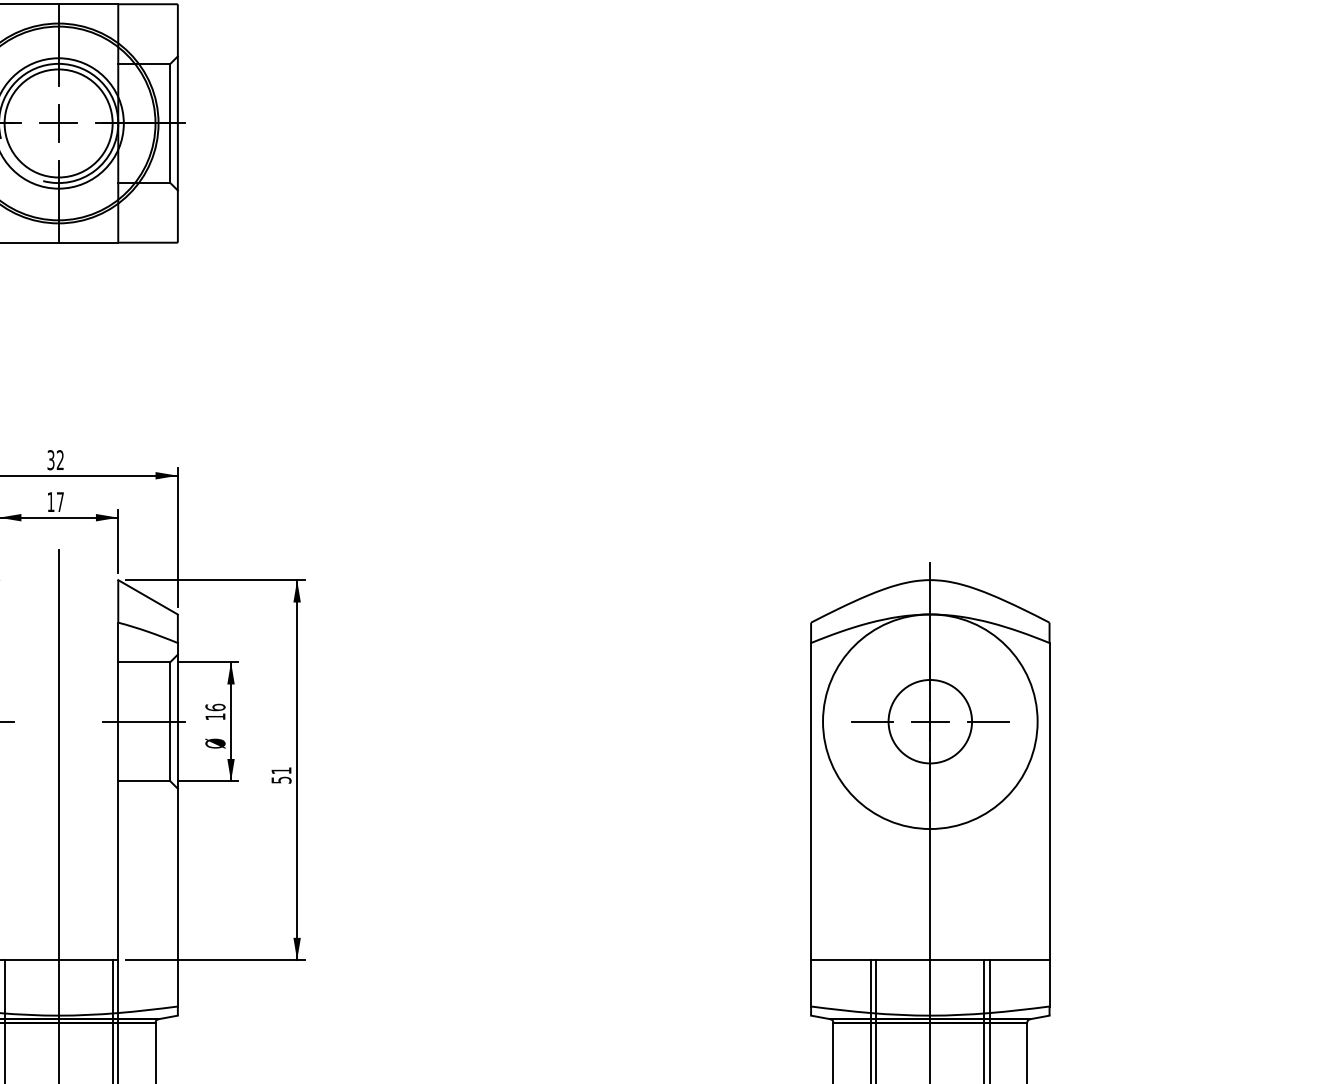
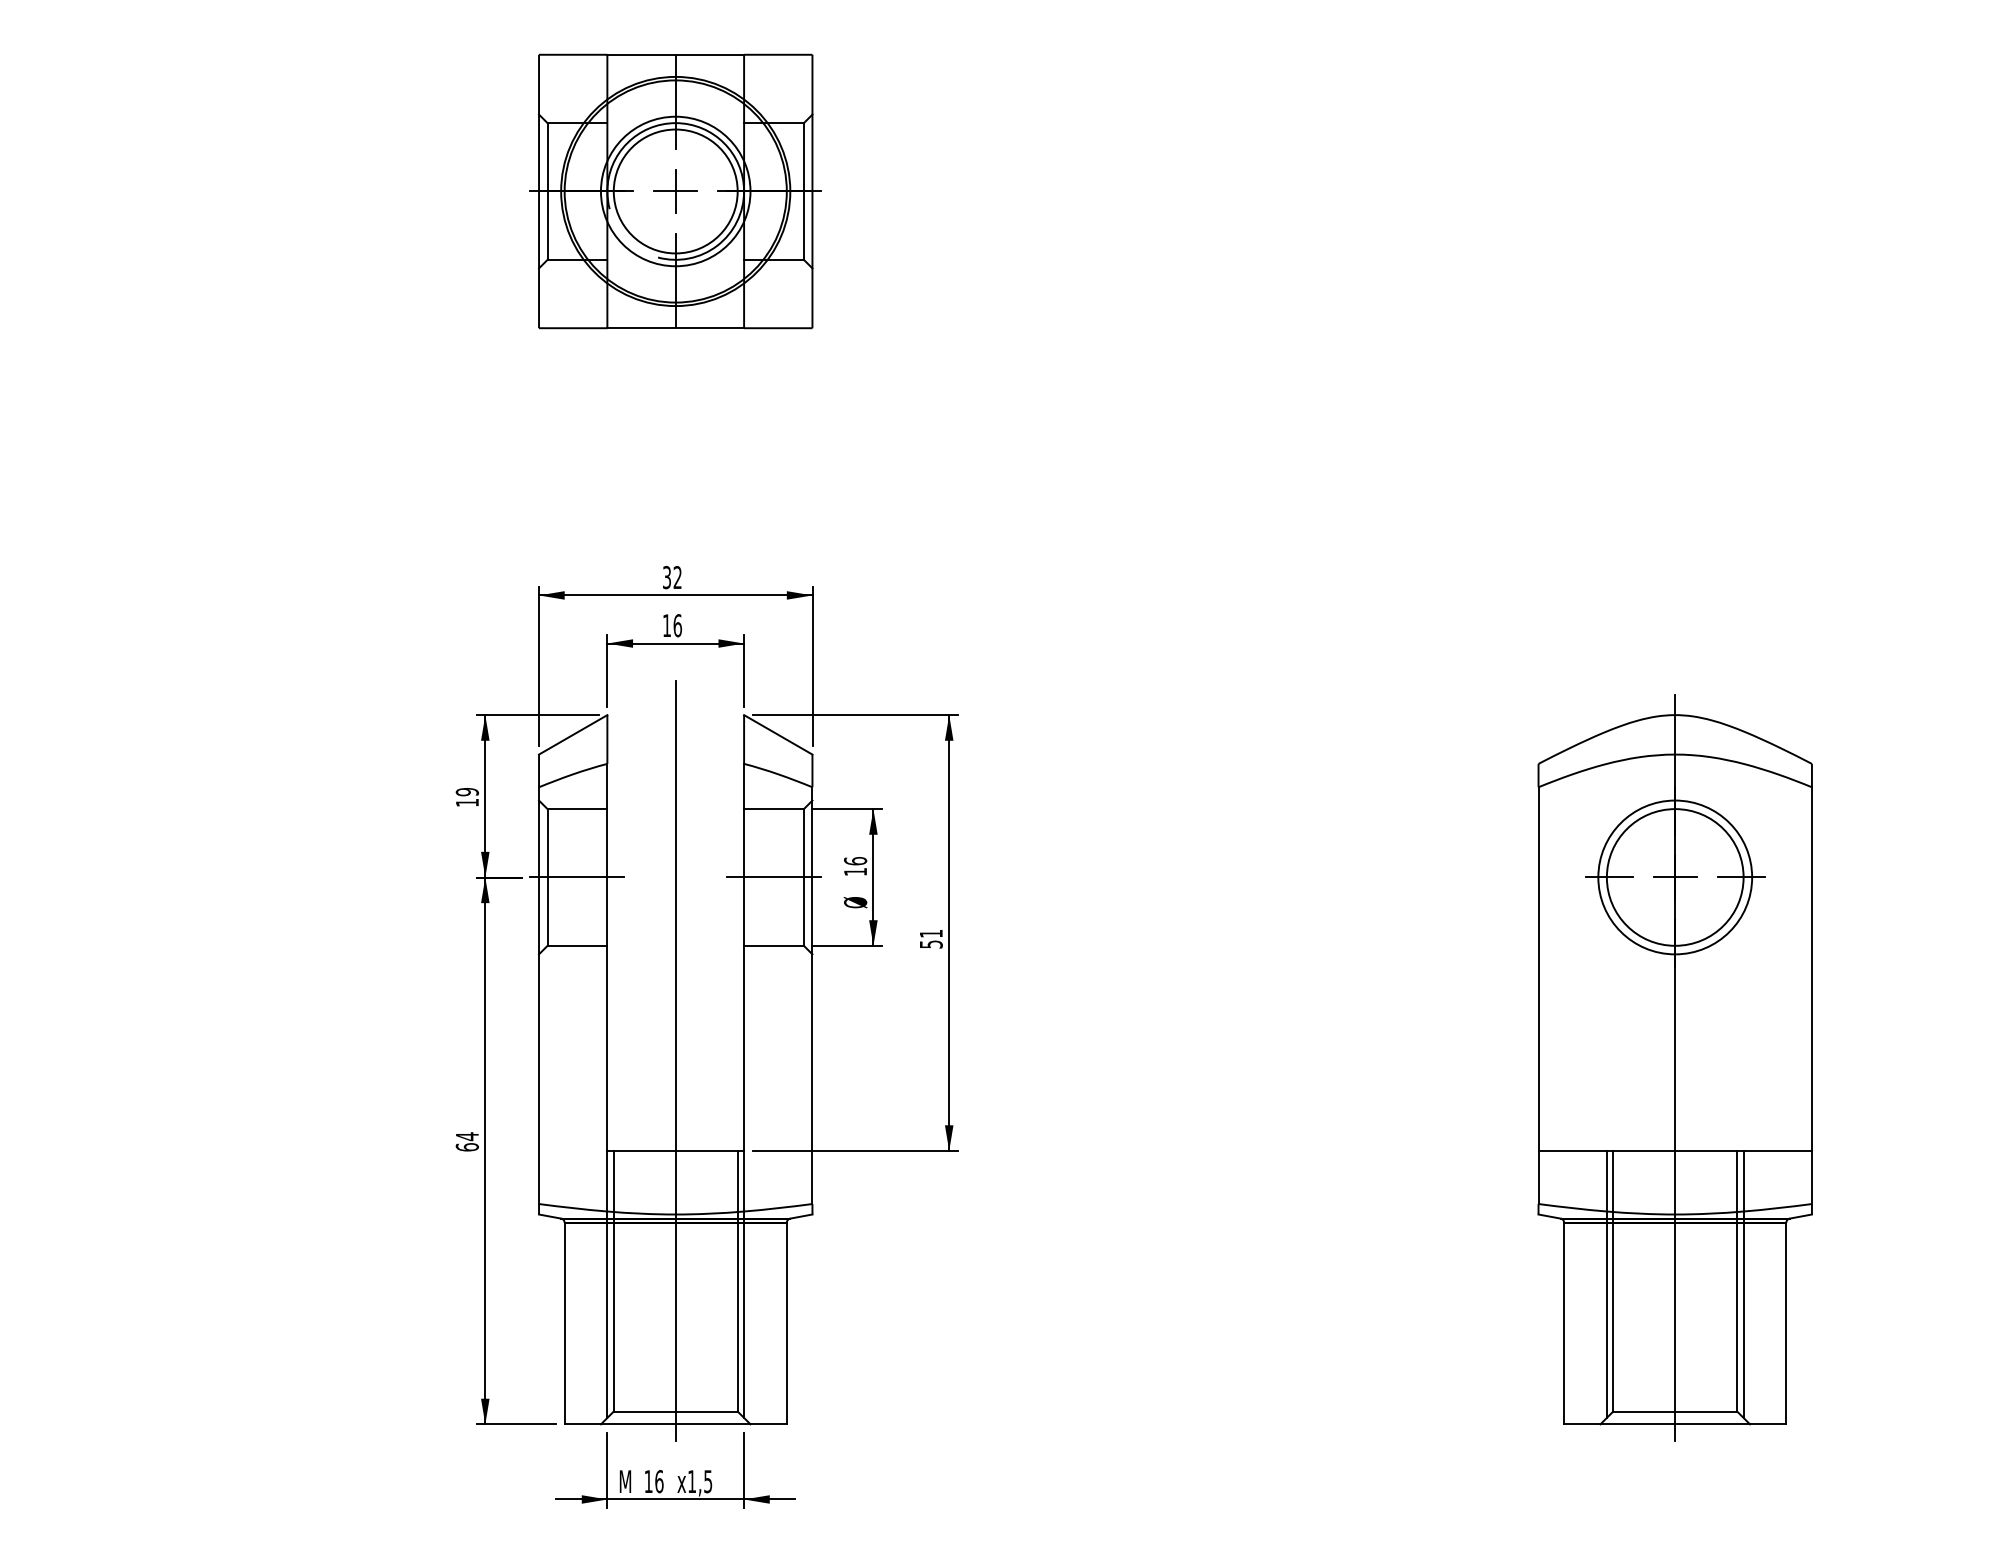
text: (60, 501) -> (677, 625), 17 -> 16
circle: (929, 721) -> (1674, 877), size x1.43
circle: (930, 721) -> (1675, 877), size x0.62

